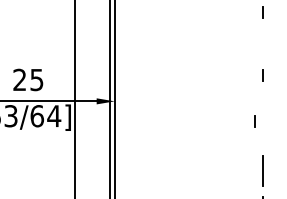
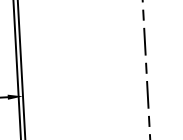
line: (263, 43) -> (145, 41), added
line: (263, 107) -> (147, 94), added
line: (254, 121) -> (148, 121), moved

